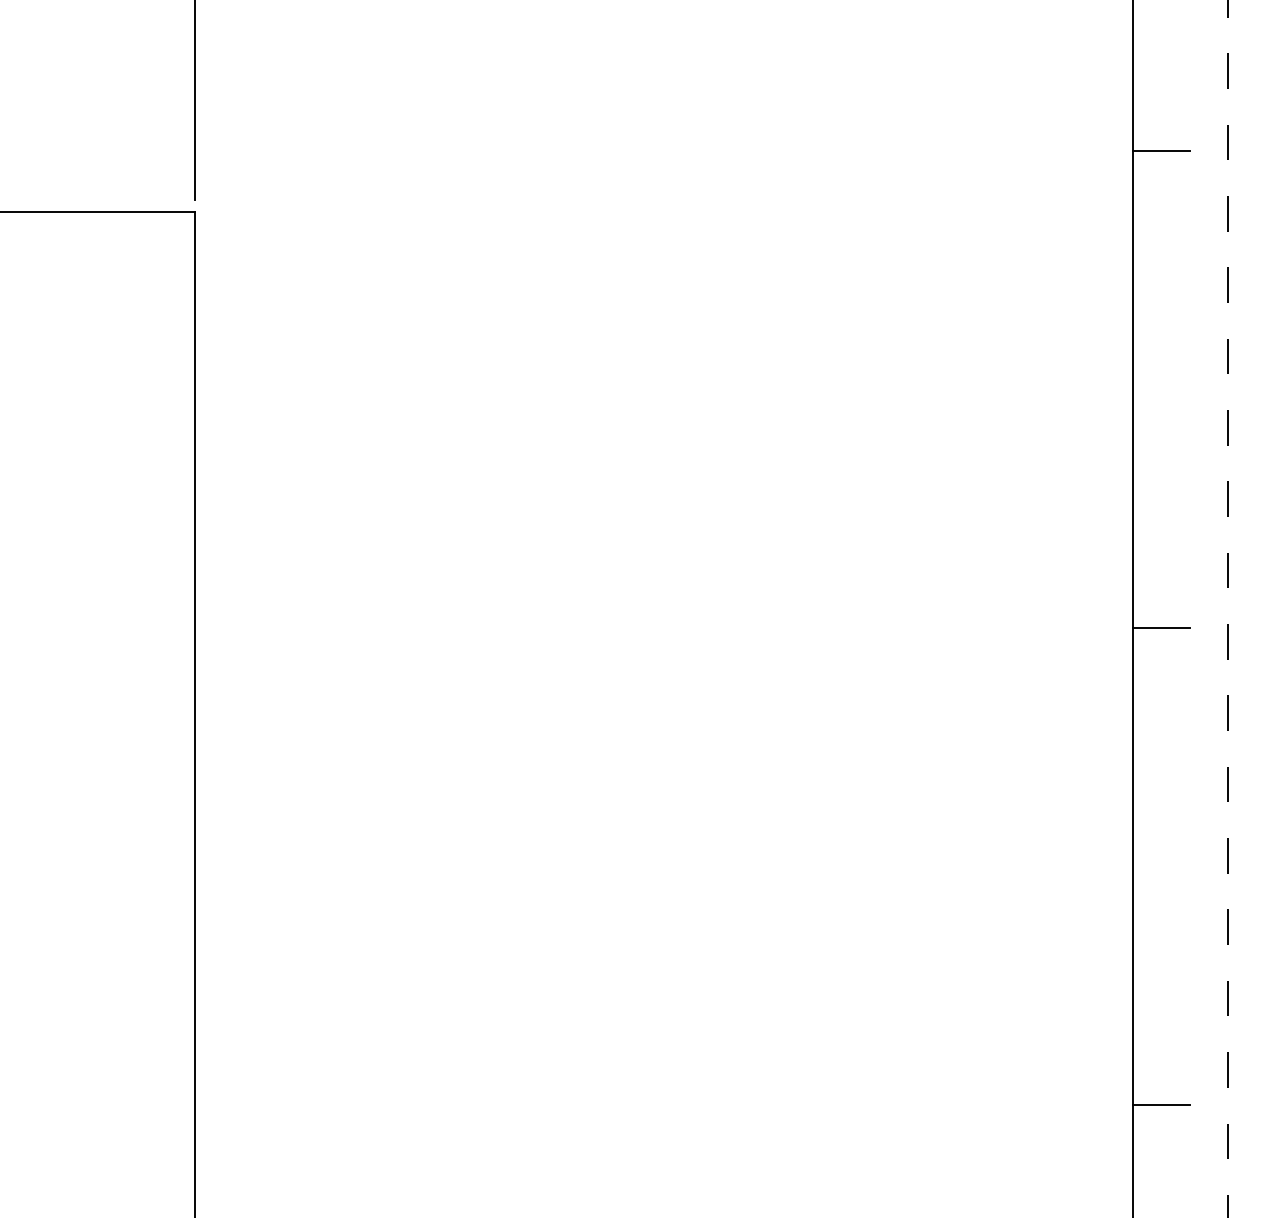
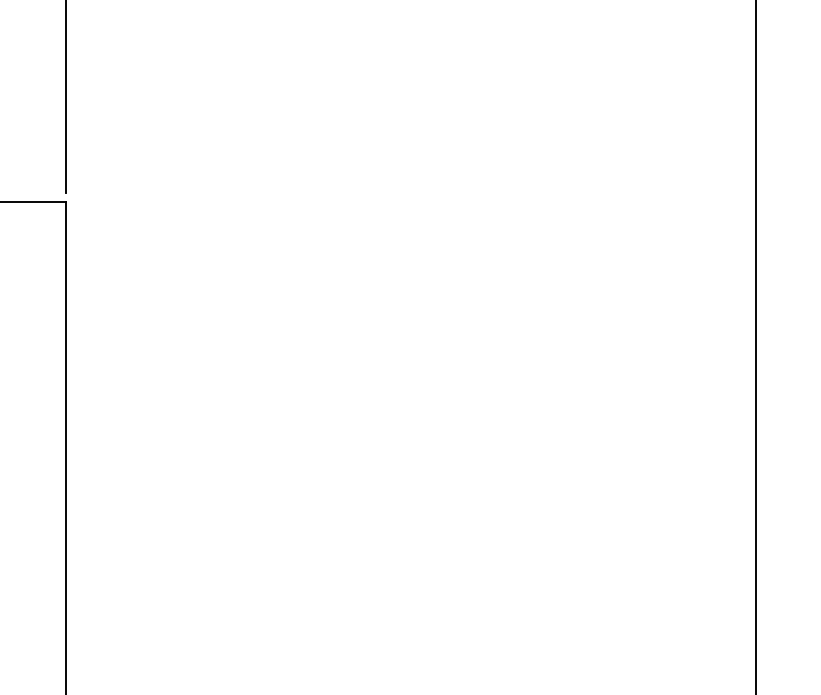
line: (1160, 150) -> (776, 156), removed
line: (1160, 627) -> (776, 507), removed

